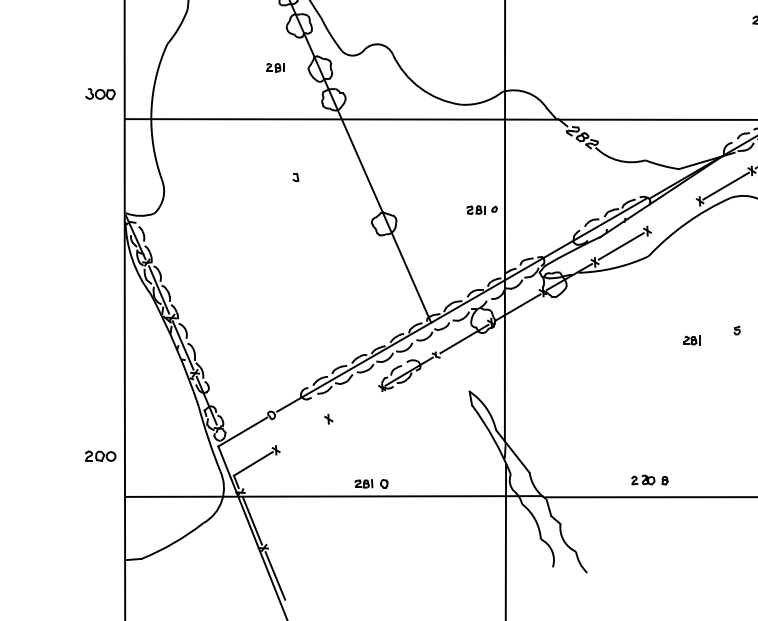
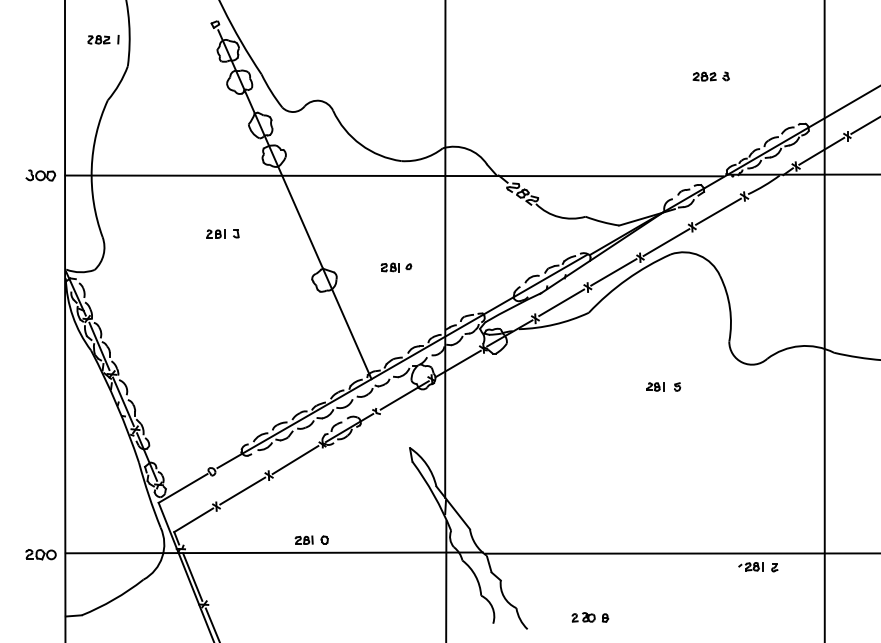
part: (275, 67) -> (215, 233), moved
part: (100, 94) -> (40, 175), moved
part: (482, 210) -> (396, 267), moved
line: (673, 216) -> (613, 272), added
part: (692, 340) -> (655, 386), moved
line: (355, 404) -> (295, 460), added
line: (302, 434) -> (242, 490), added
part: (100, 456) -> (40, 554), moved
part: (650, 480) -> (590, 617), moved

